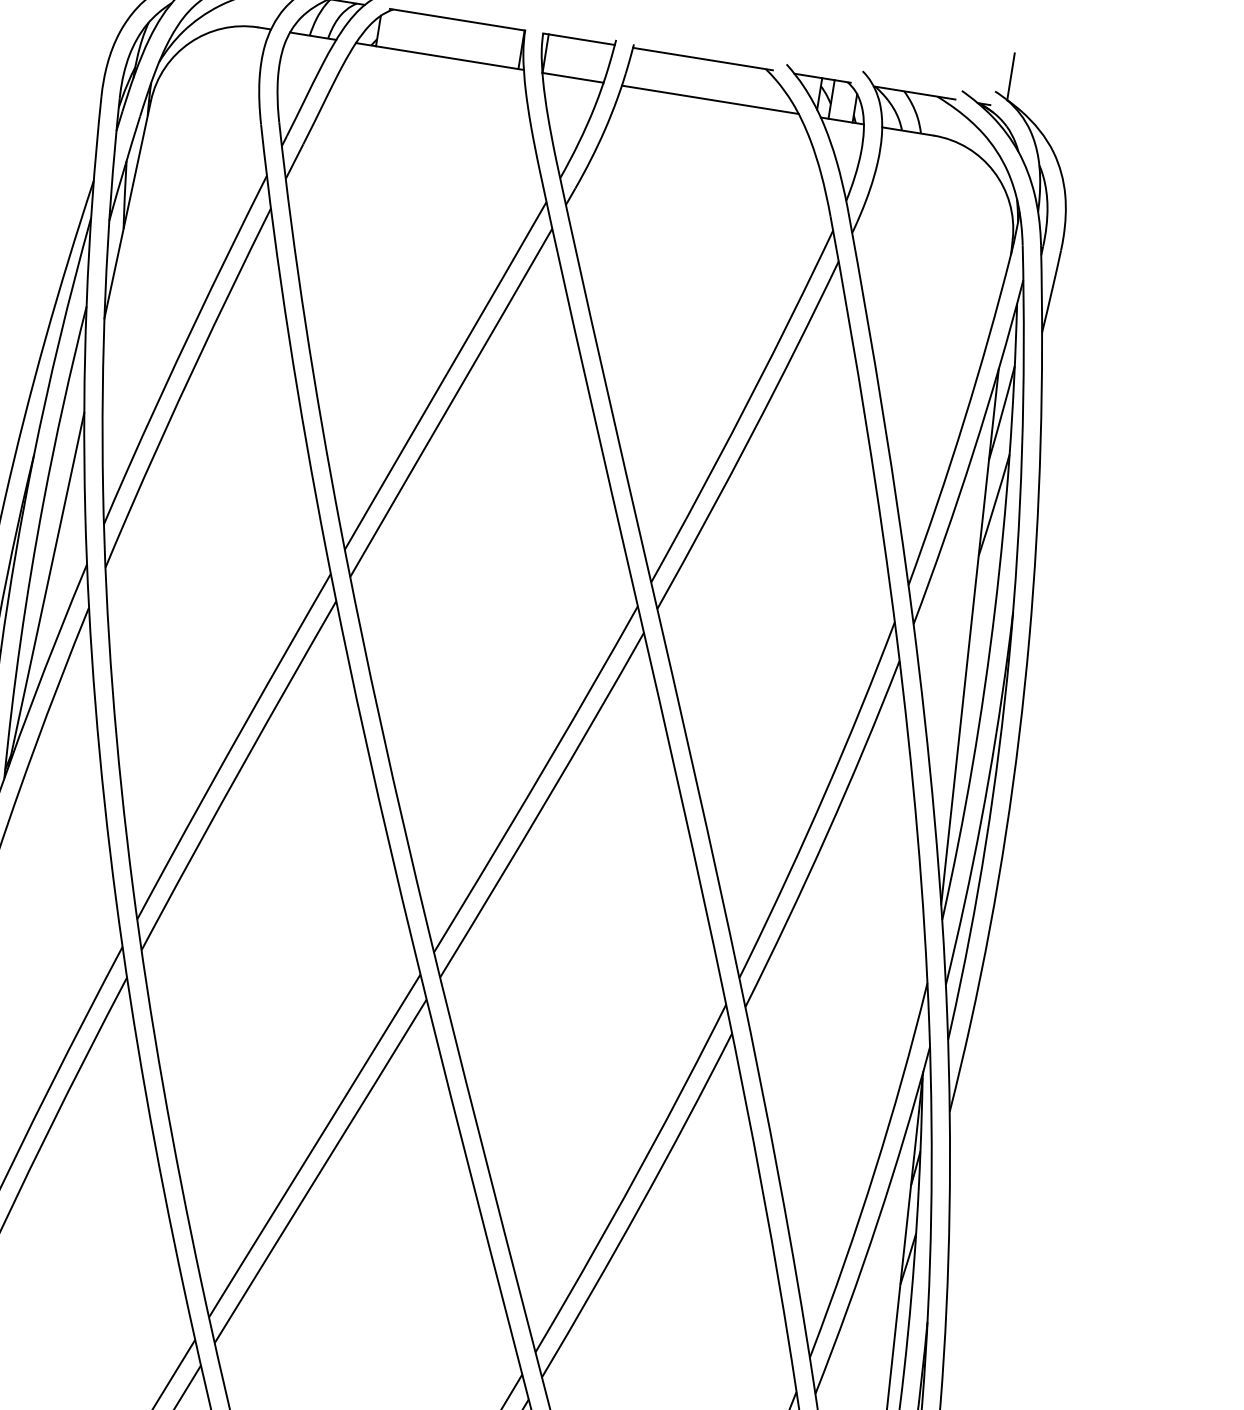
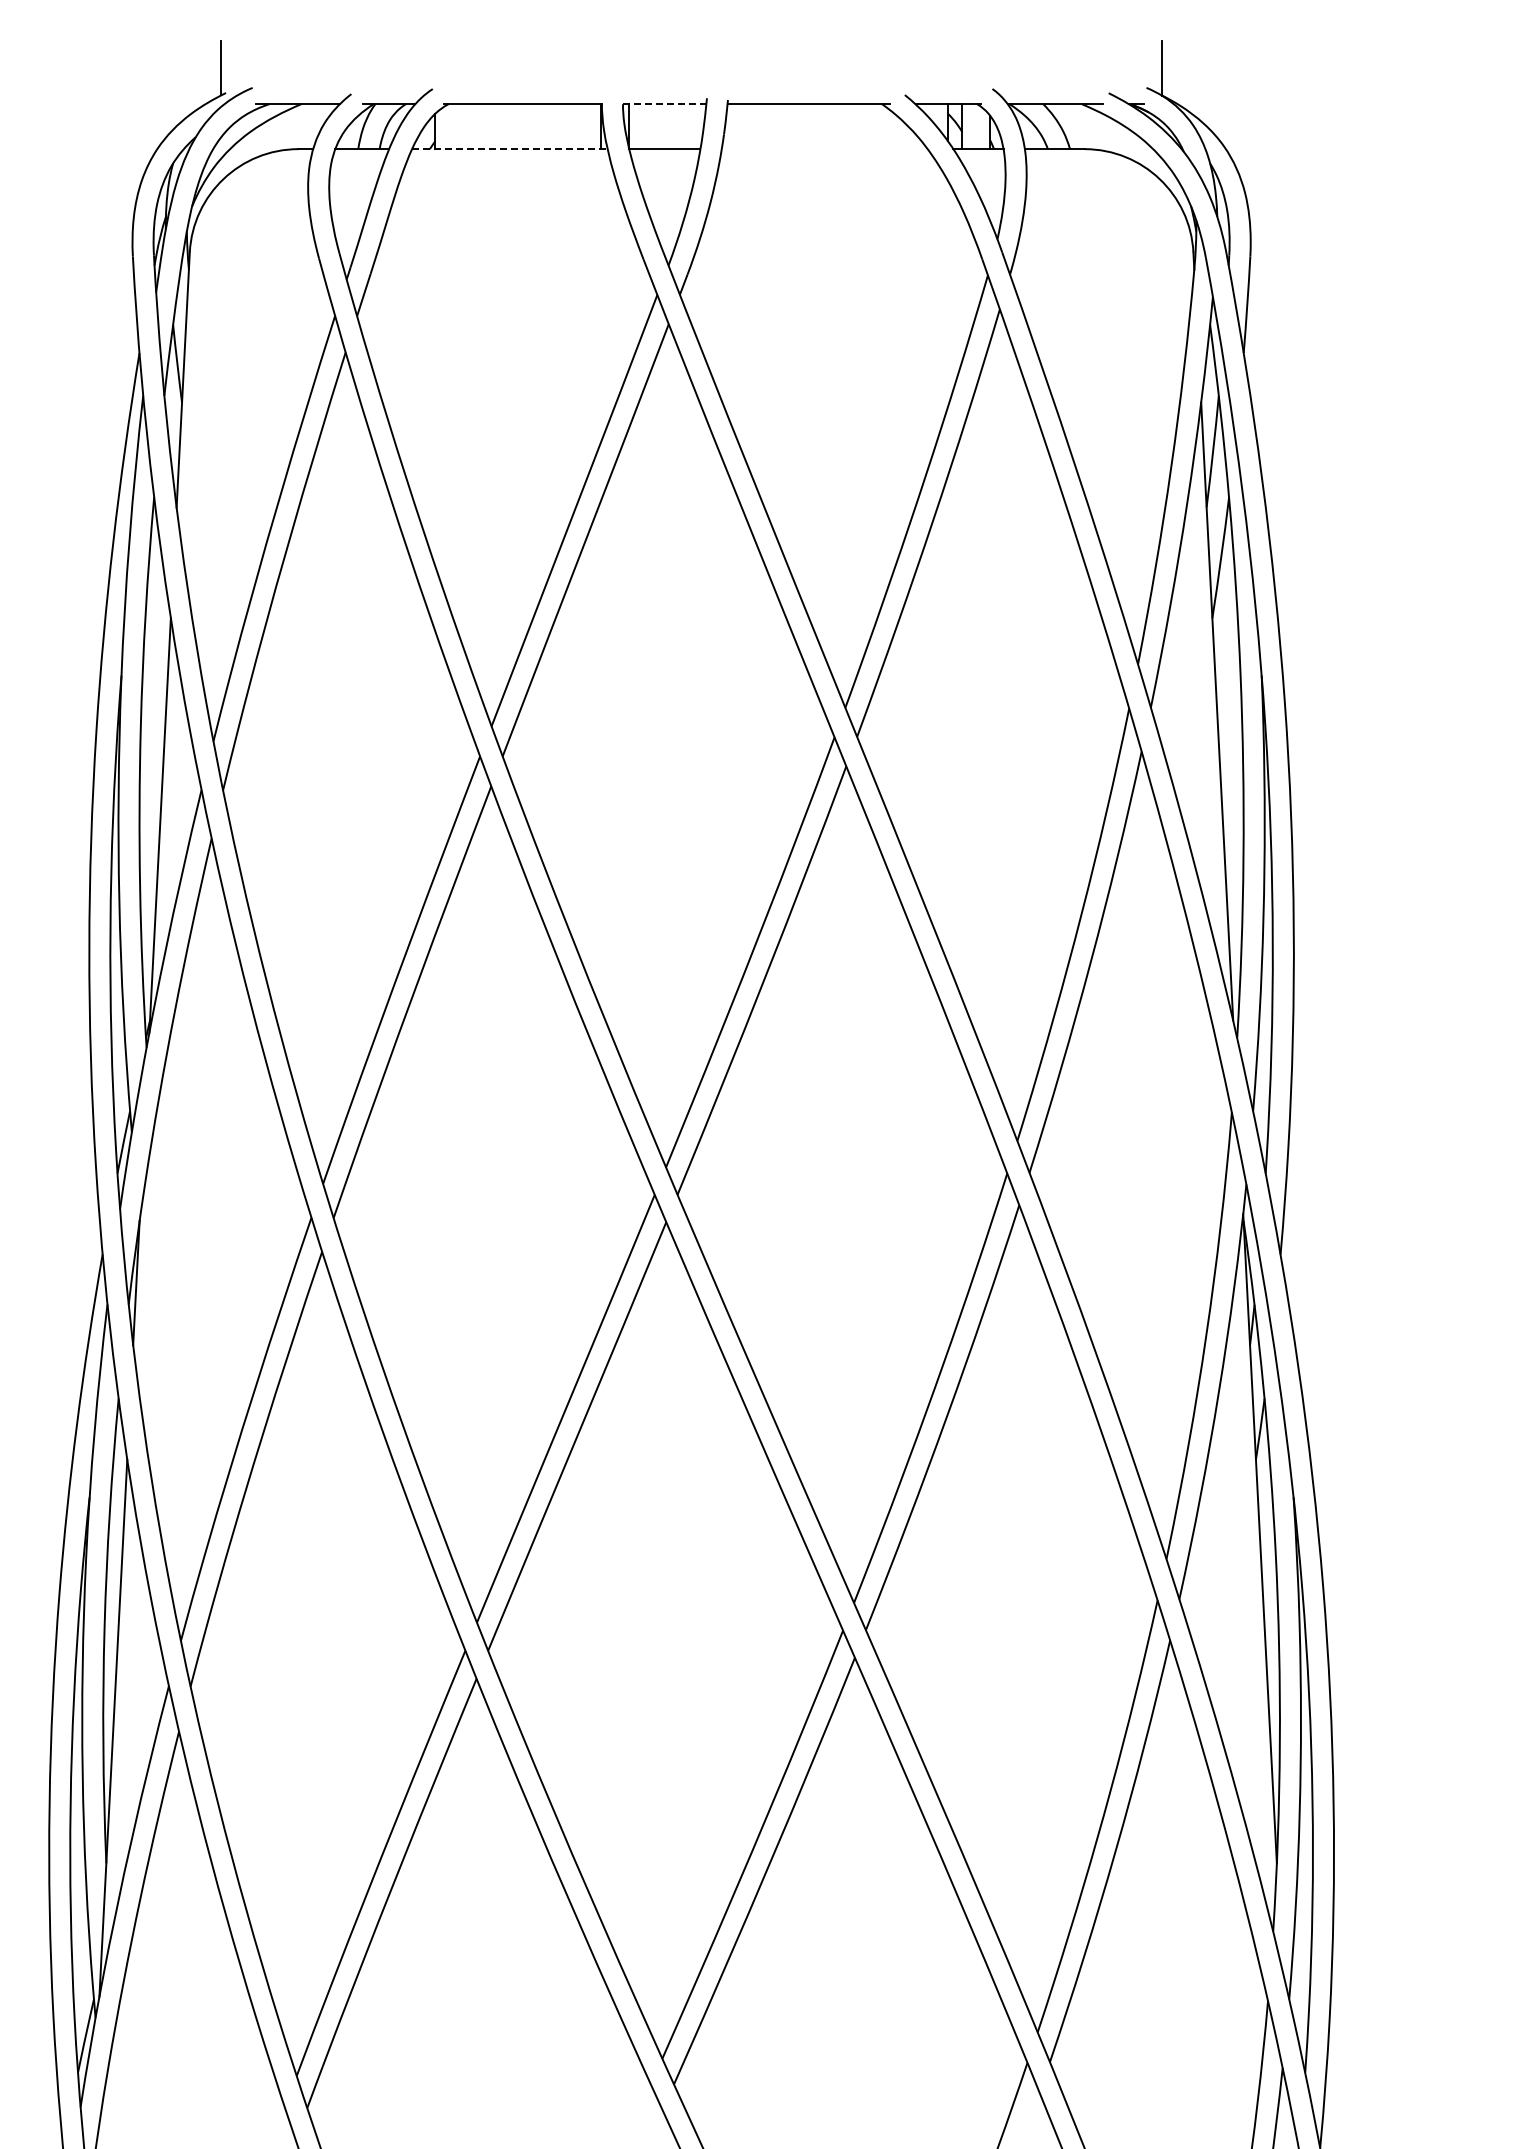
line: (578, 39) -> (664, 104), solid -> dashed
line: (439, 56) -> (509, 149), solid -> dashed
line: (710, 100) -> (824, 149), removed

